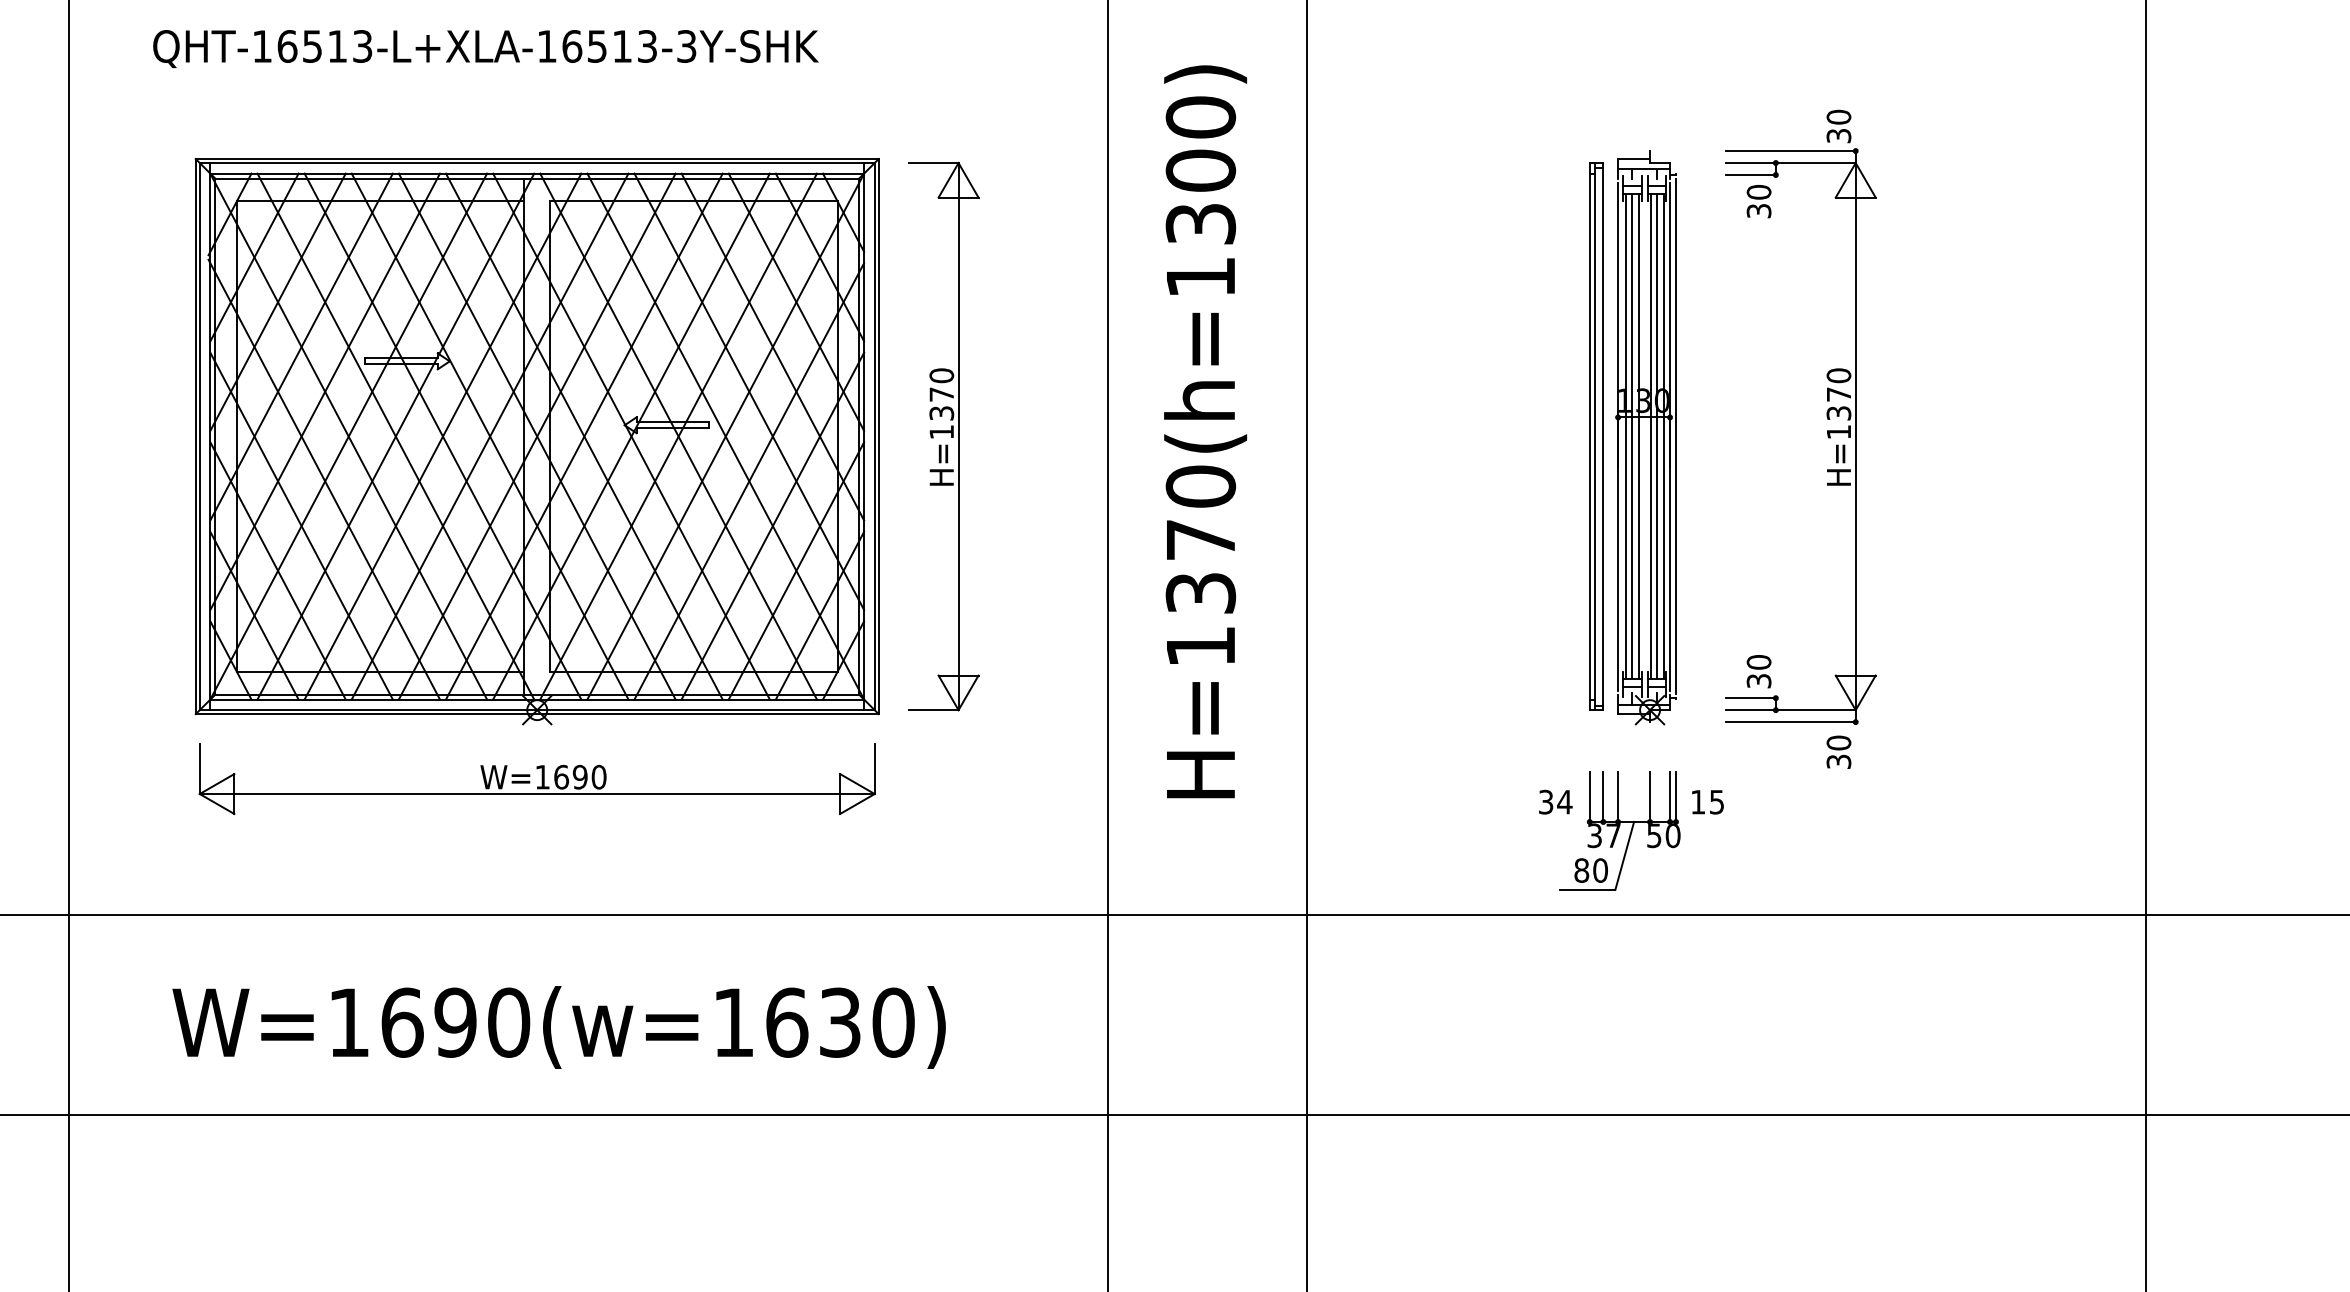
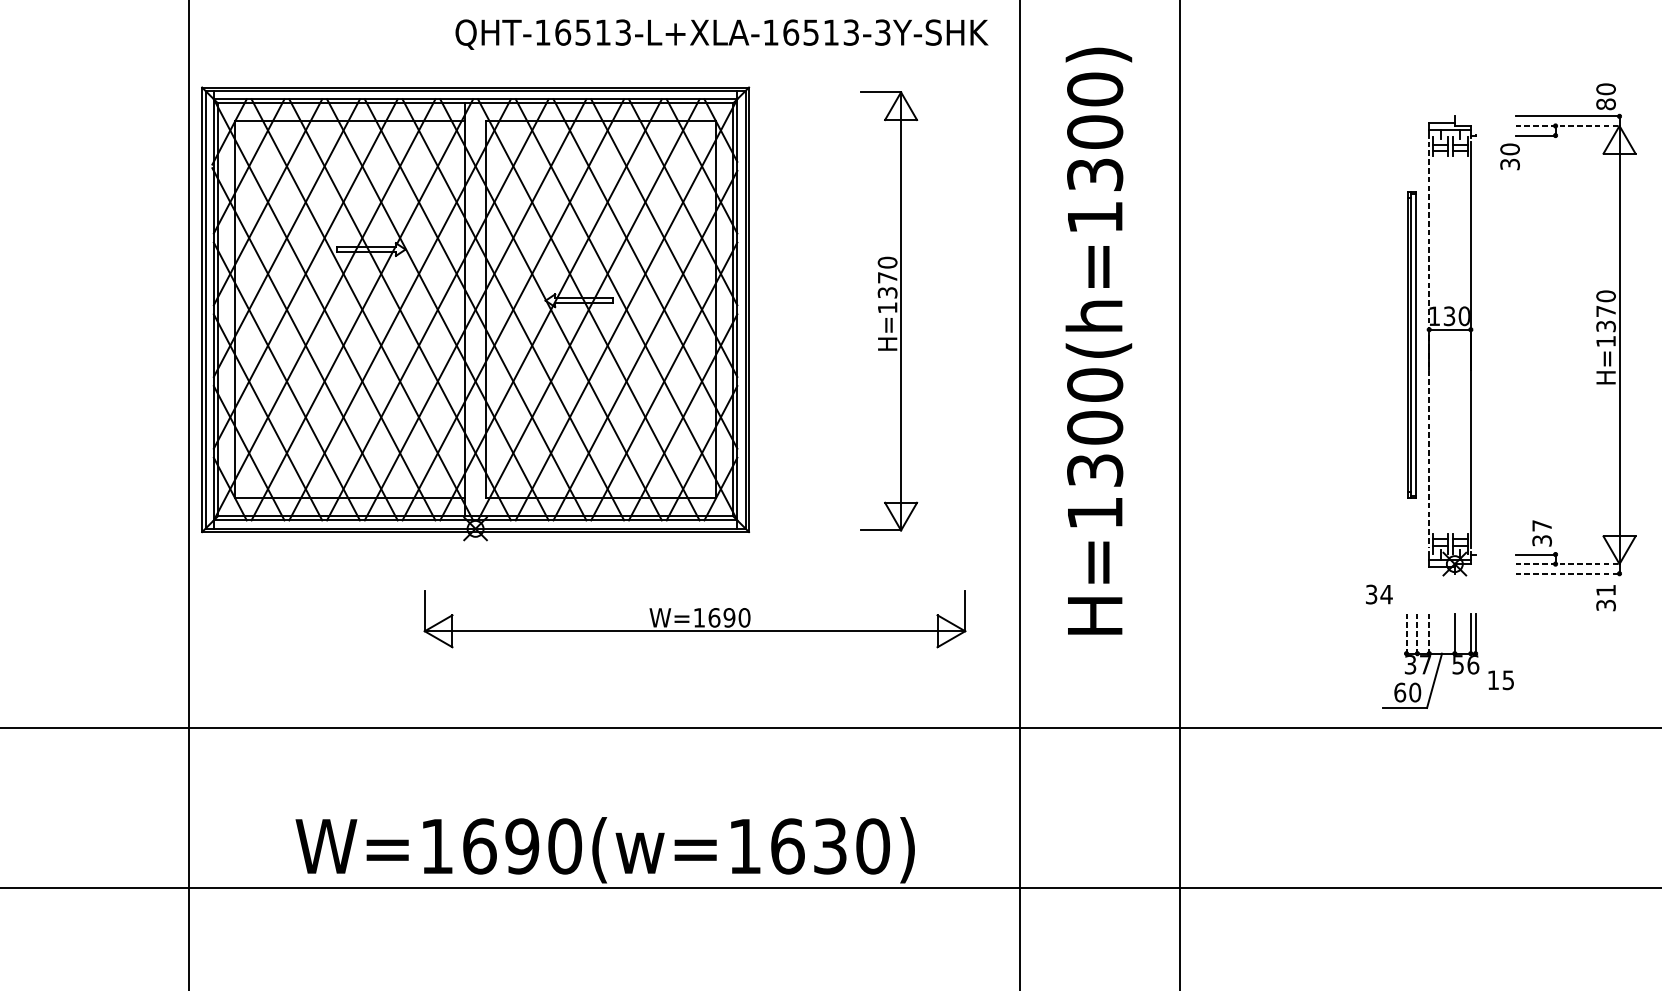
text: (485, 49) -> (721, 35), moved
text: (1838, 135) -> (1605, 103), 30 -> 80
line: (1790, 163) -> (1567, 126), solid -> dashed
text: (1758, 201) -> (1509, 156), moved
part: (943, 436) -> (889, 311), moved
part: (1596, 436) -> (1411, 344), size x0.7
line: (1618, 436) -> (1429, 344), solid -> dashed
line: (1625, 436) -> (1435, 344), removed
line: (1632, 436) -> (1440, 344), removed
line: (1638, 436) -> (1445, 344), removed
line: (1650, 436) -> (1455, 344), removed
line: (1657, 436) -> (1460, 344), removed
line: (1663, 436) -> (1465, 344), removed
line: (1676, 436) -> (1476, 344), removed
part: (536, 441) -> (475, 313), moved
text: (1200, 539) -> (1094, 427), H=1370(h=1300) -> H=1300(h=1300)
text: (1758, 662) -> (1541, 525), 30 -> 37
line: (1790, 710) -> (1567, 564), solid -> dashed
line: (1790, 722) -> (1567, 573), solid -> dashed
text: (1838, 742) -> (1605, 590), 30 -> 31
part: (536, 778) -> (694, 618), moved
line: (1589, 797) -> (1406, 634), solid -> dashed
line: (1603, 797) -> (1417, 634), solid -> dashed
line: (1618, 797) -> (1429, 634), solid -> dashed
text: (1555, 801) -> (1379, 594), moved
text: (1707, 802) -> (1500, 680), moved
text: (1672, 835) -> (1472, 664), 50 -> 56
text: (1581, 870) -> (1399, 692), 80 -> 60
text: (558, 1027) -> (604, 850), moved

